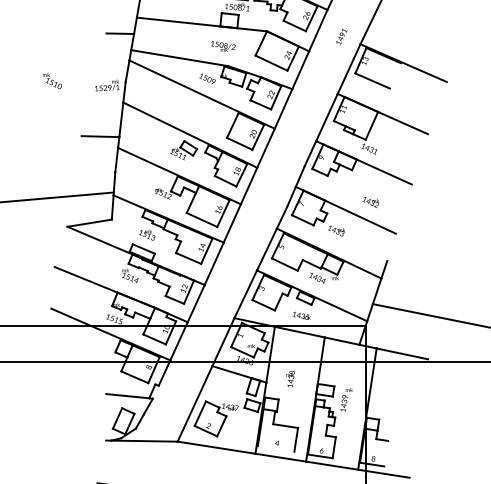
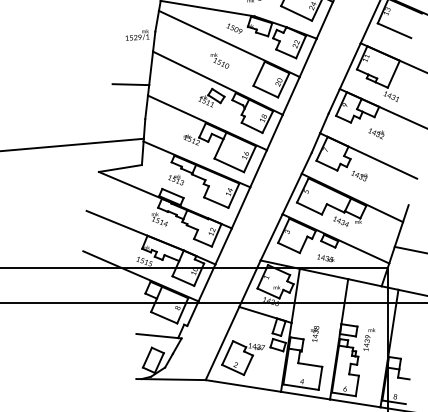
text: (52, 81) -> (220, 61), moved
text: (370, 202) -> (375, 133), moved
text: (290, 378) -> (314, 333), moved
line: (275, 448) -> (300, 386), added

